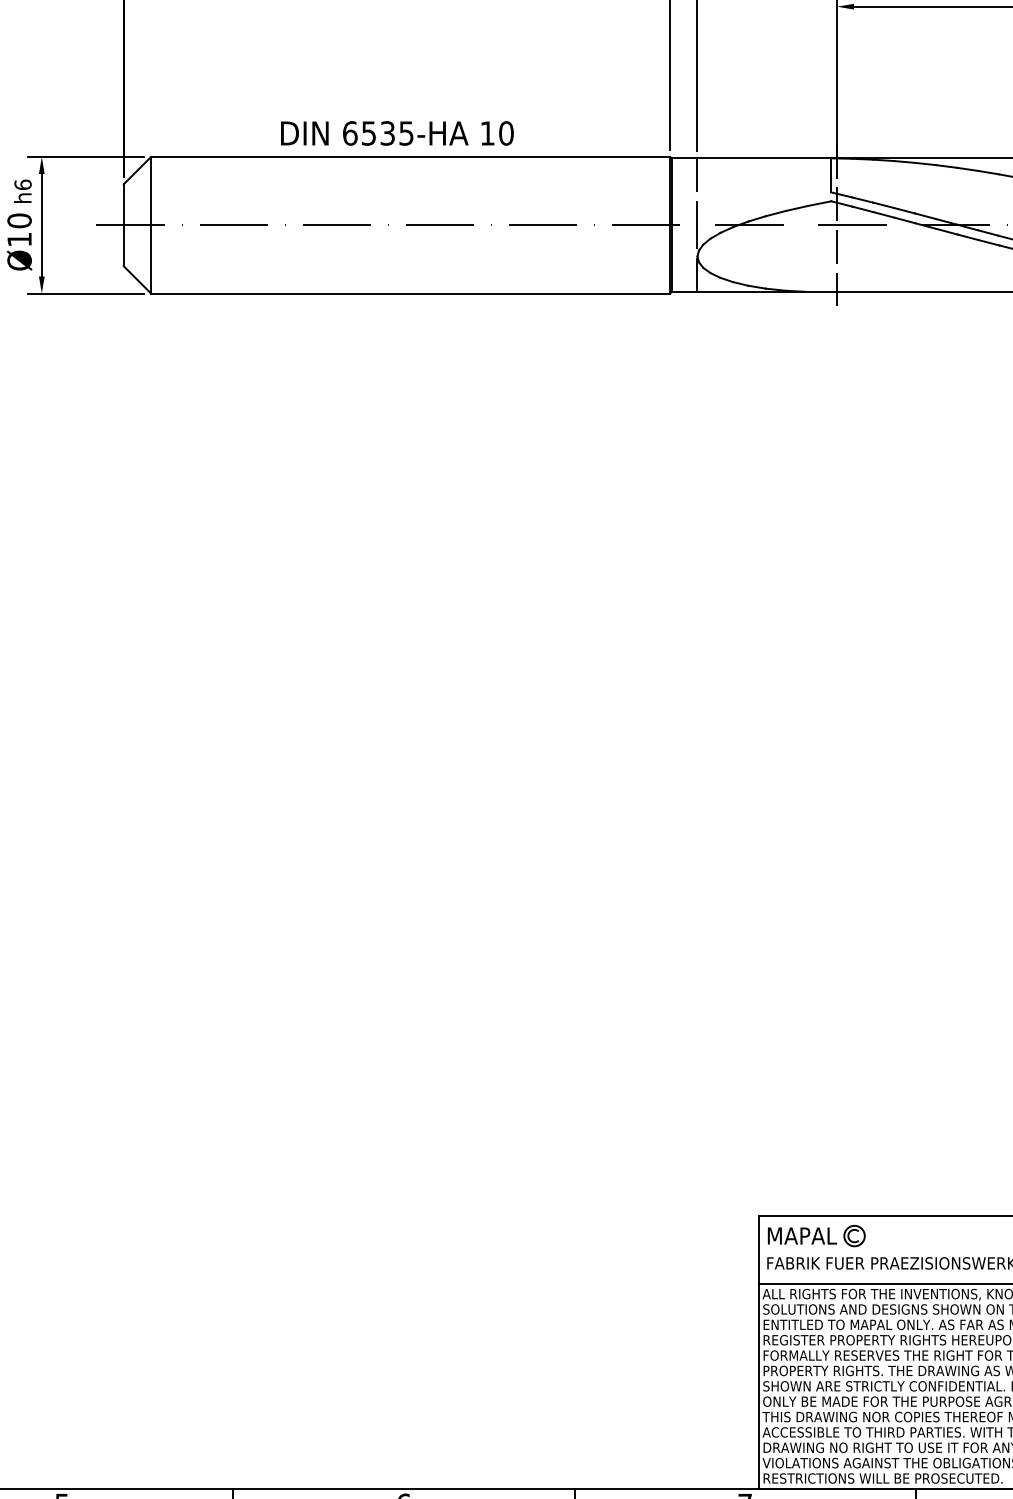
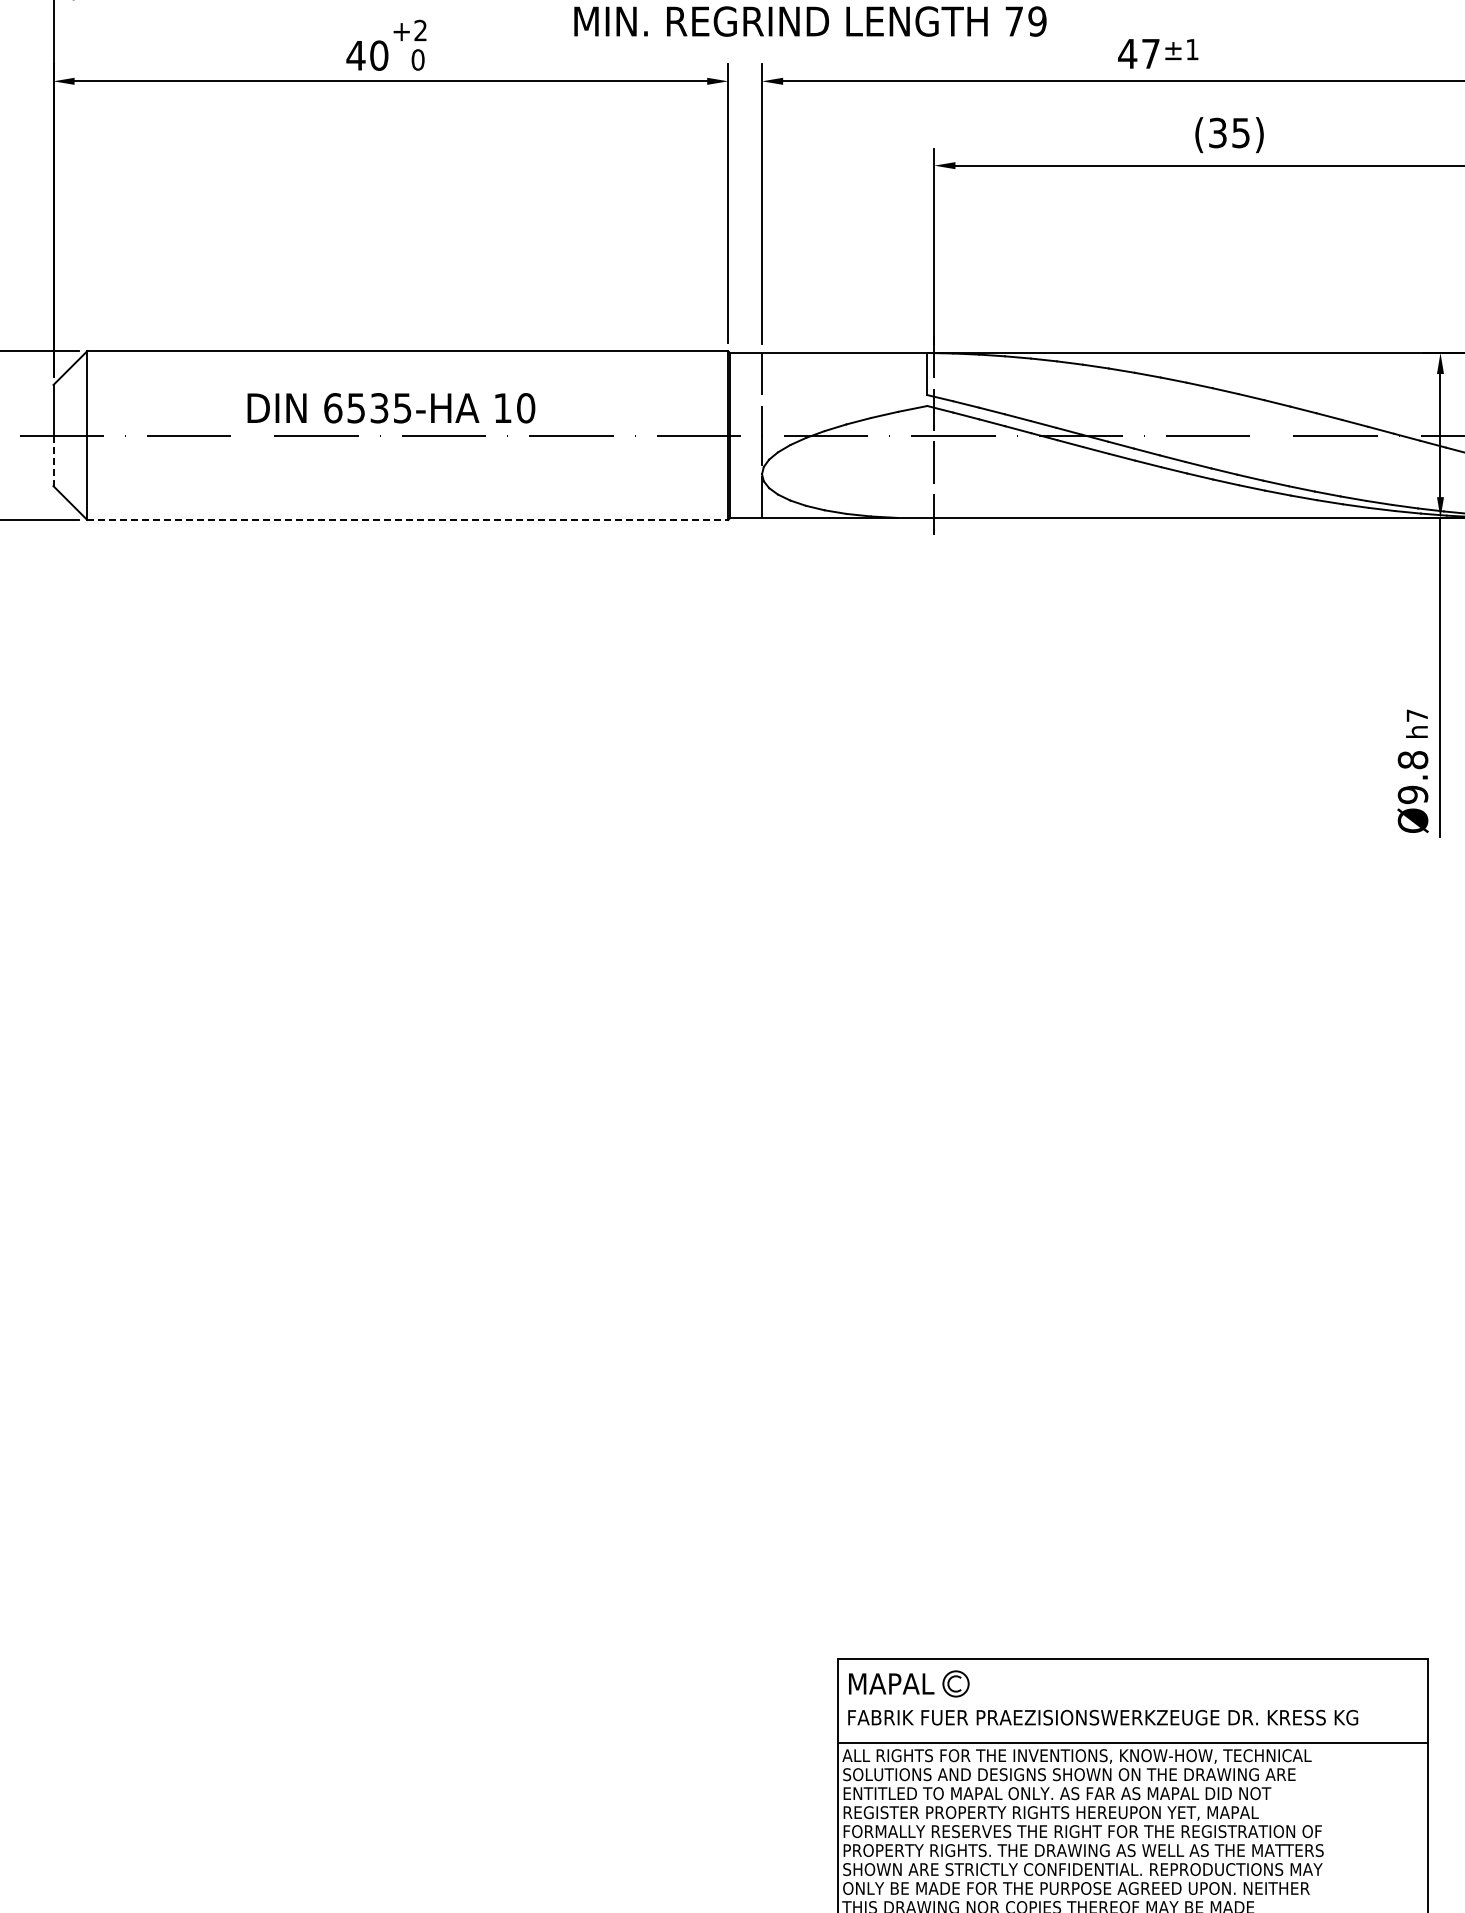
text: (397, 133) -> (391, 408), moved
line: (123, 246) -> (53, 461), solid -> dashed
line: (410, 293) -> (407, 519), solid -> dashed

